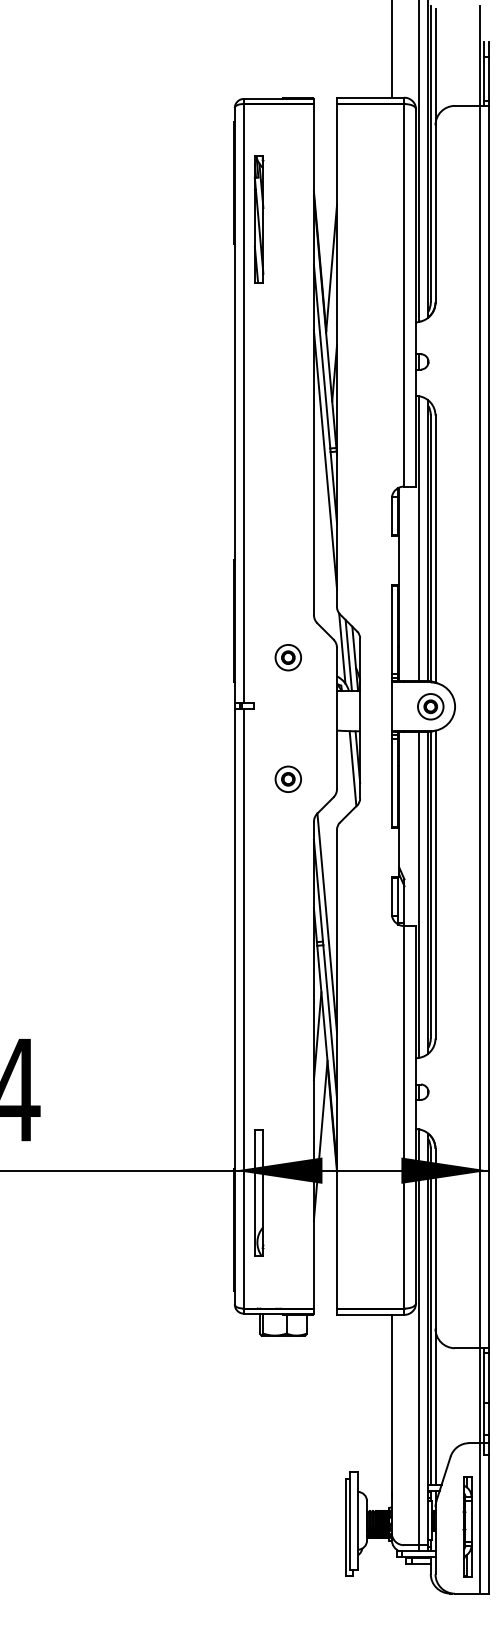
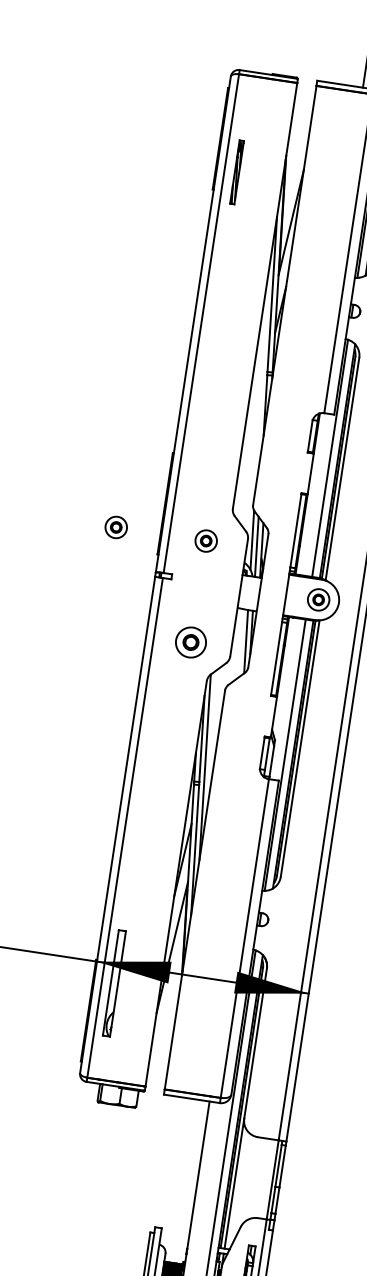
part: (258, 219) -> (236, 172), size x0.6
line: (325, 459) -> (262, 380), removed
part: (179, 657) -> (115, 527), added
part: (287, 778) -> (190, 641), size x1.4

